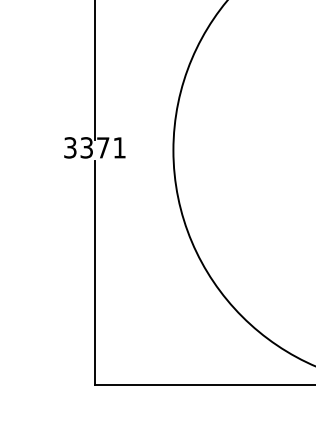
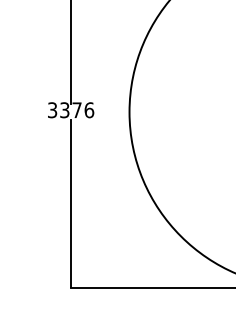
text: (119, 147) -> (89, 109), 3371 -> 3376

